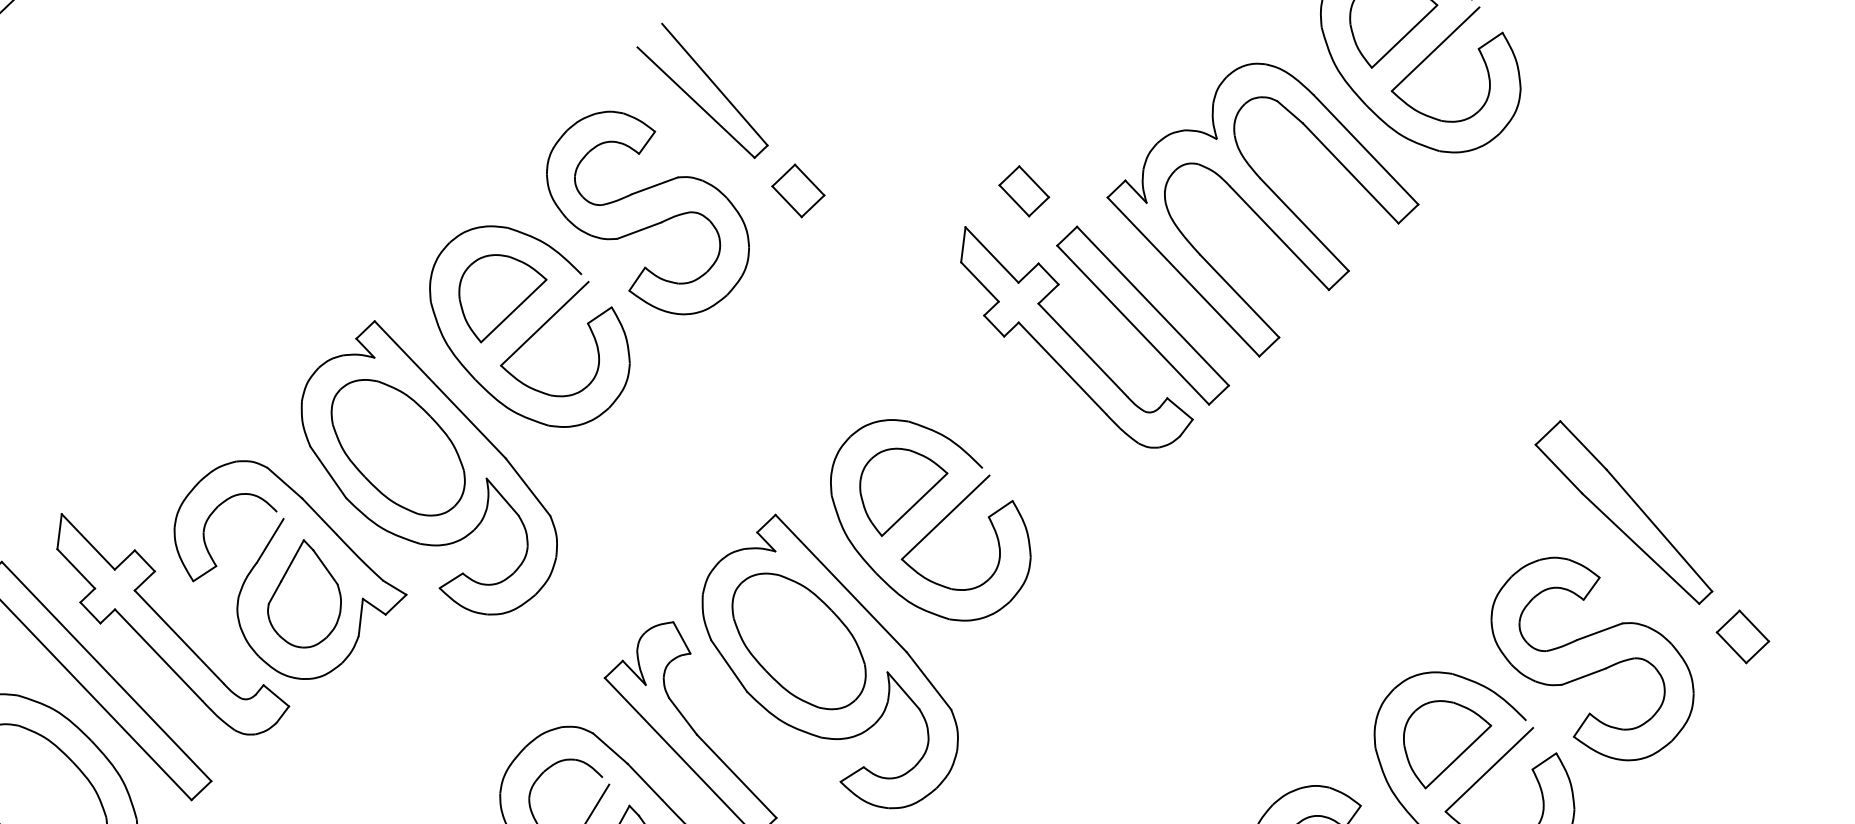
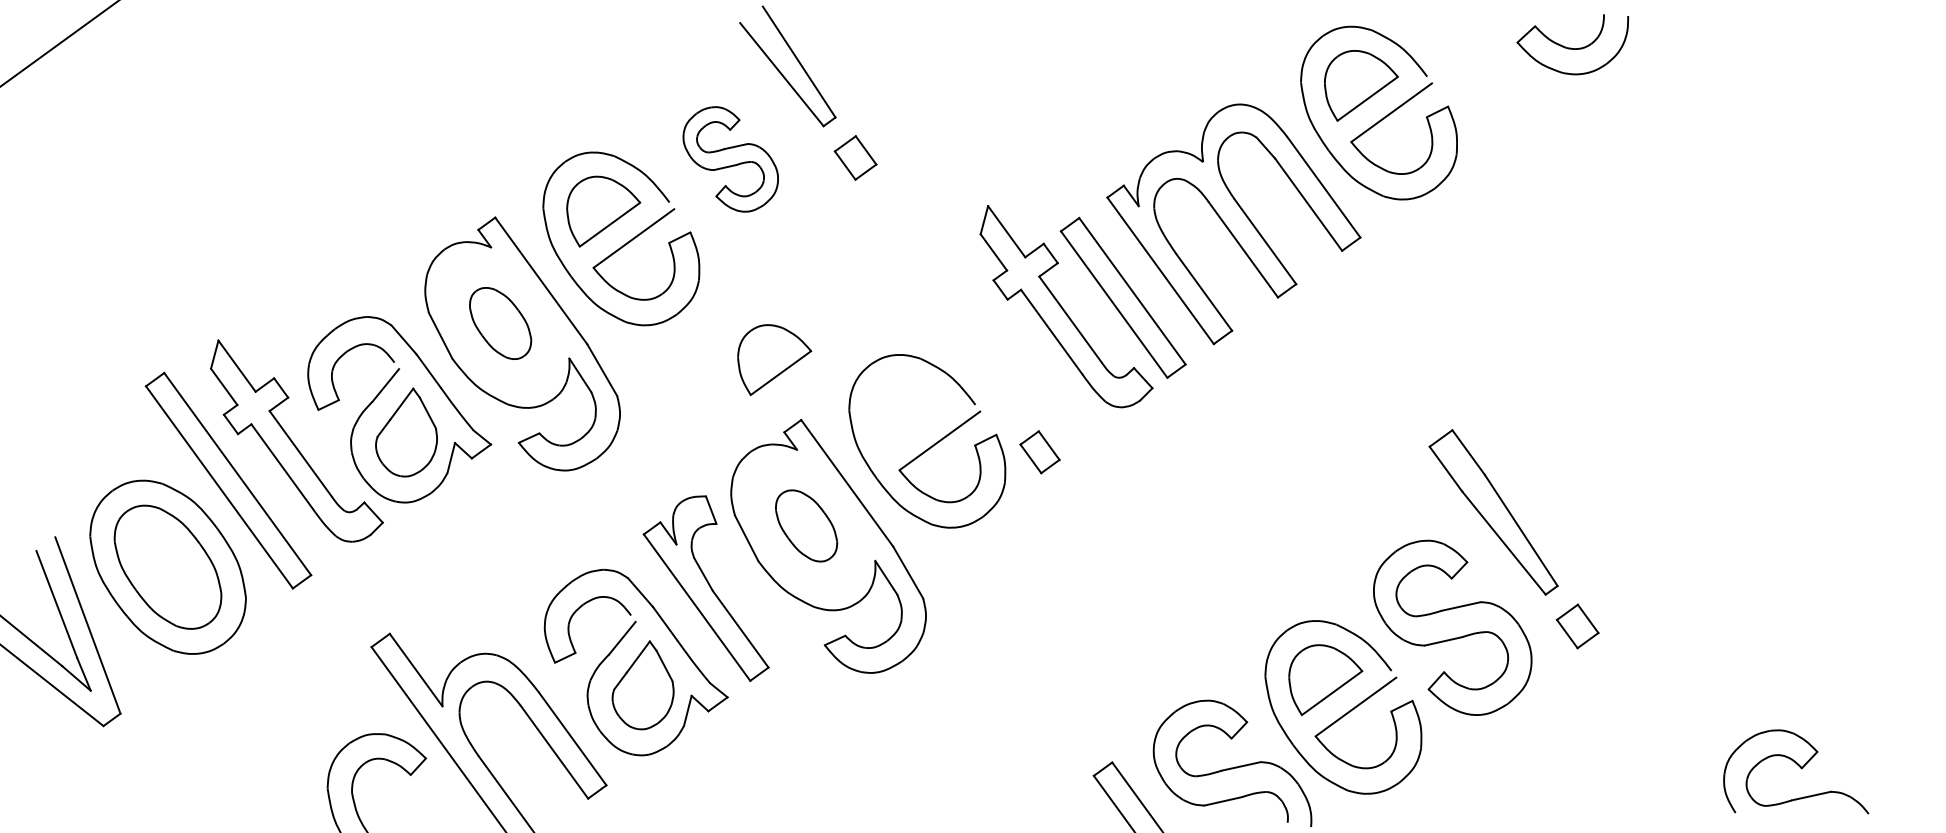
part: (1023, 191) -> (1039, 452), moved
part: (648, 213) -> (730, 159), size x0.6
part: (398, 447) -> (500, 323), size x0.6
part: (904, 490) -> (774, 360), moved
part: (799, 640) -> (806, 525), size x0.6

